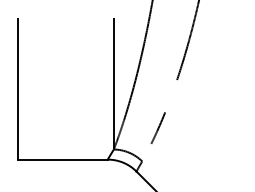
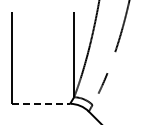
line: (63, 159) -> (41, 103), solid -> dashed

